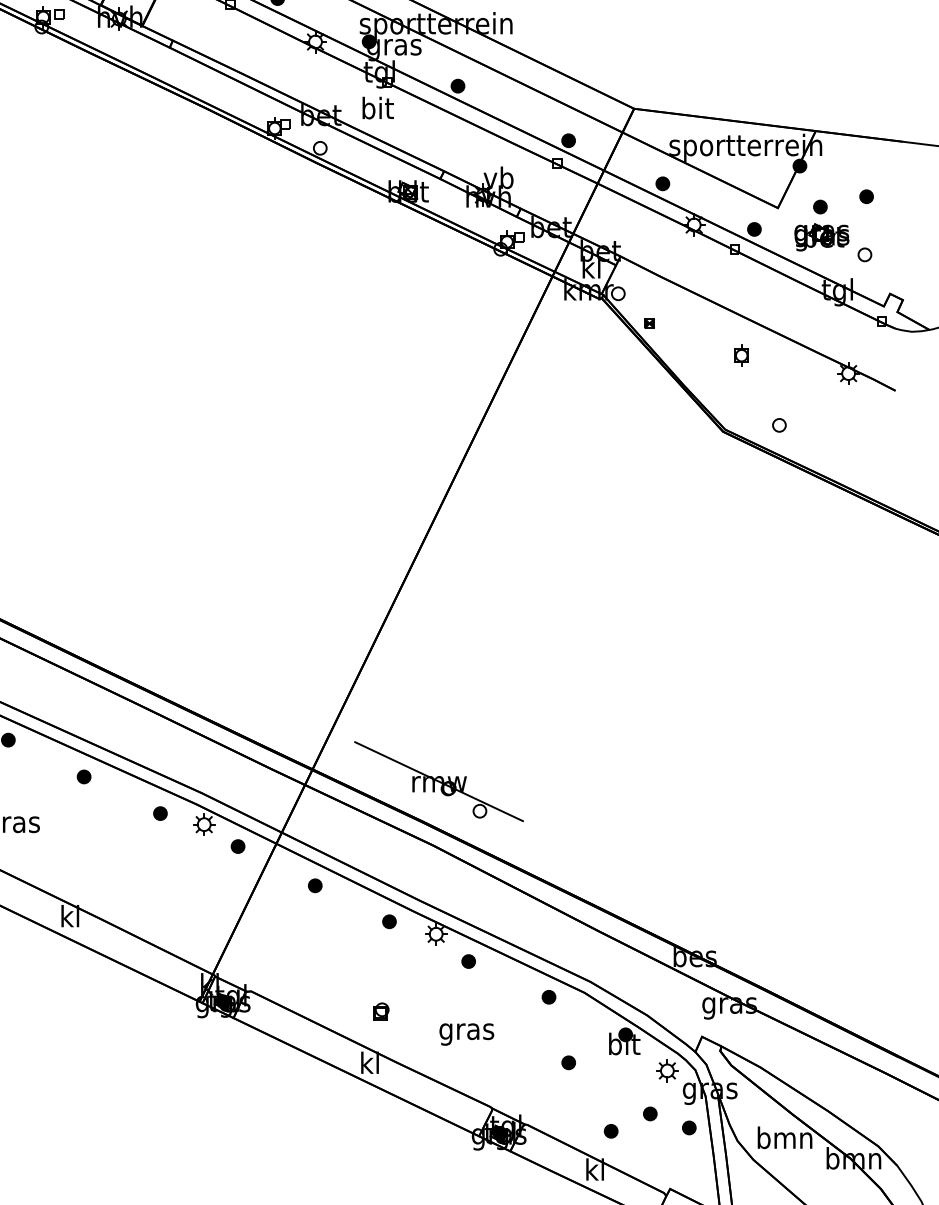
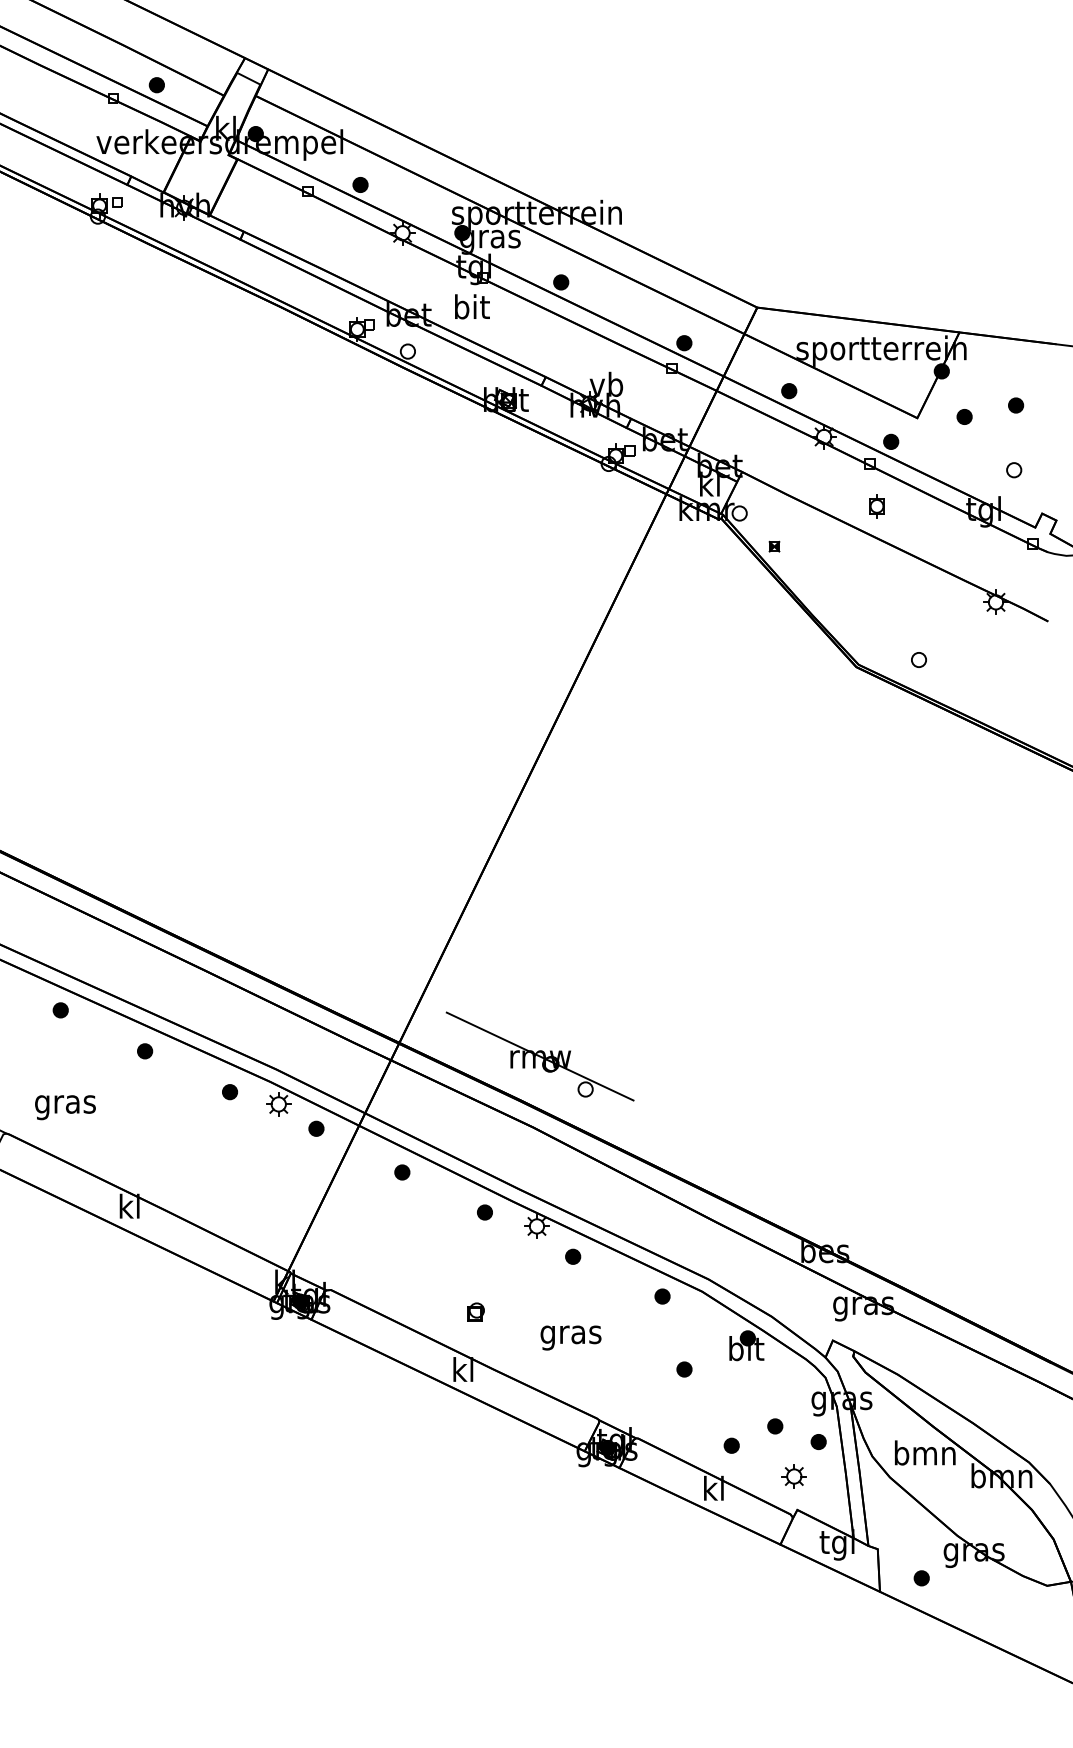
part: (821, 237) -> (965, 450), removed
part: (741, 355) -> (876, 506), moved
part: (666, 1070) -> (793, 1476), moved

